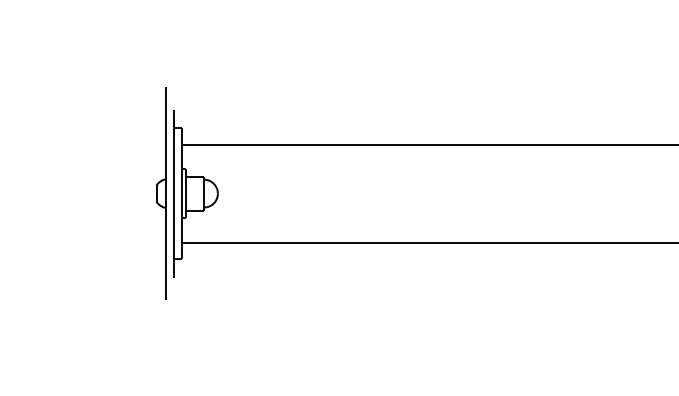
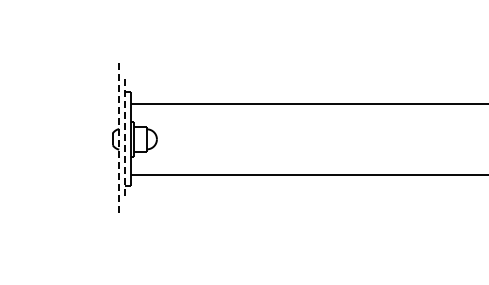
line: (165, 193) -> (119, 139), solid -> dashed
line: (174, 193) -> (125, 139), solid -> dashed

